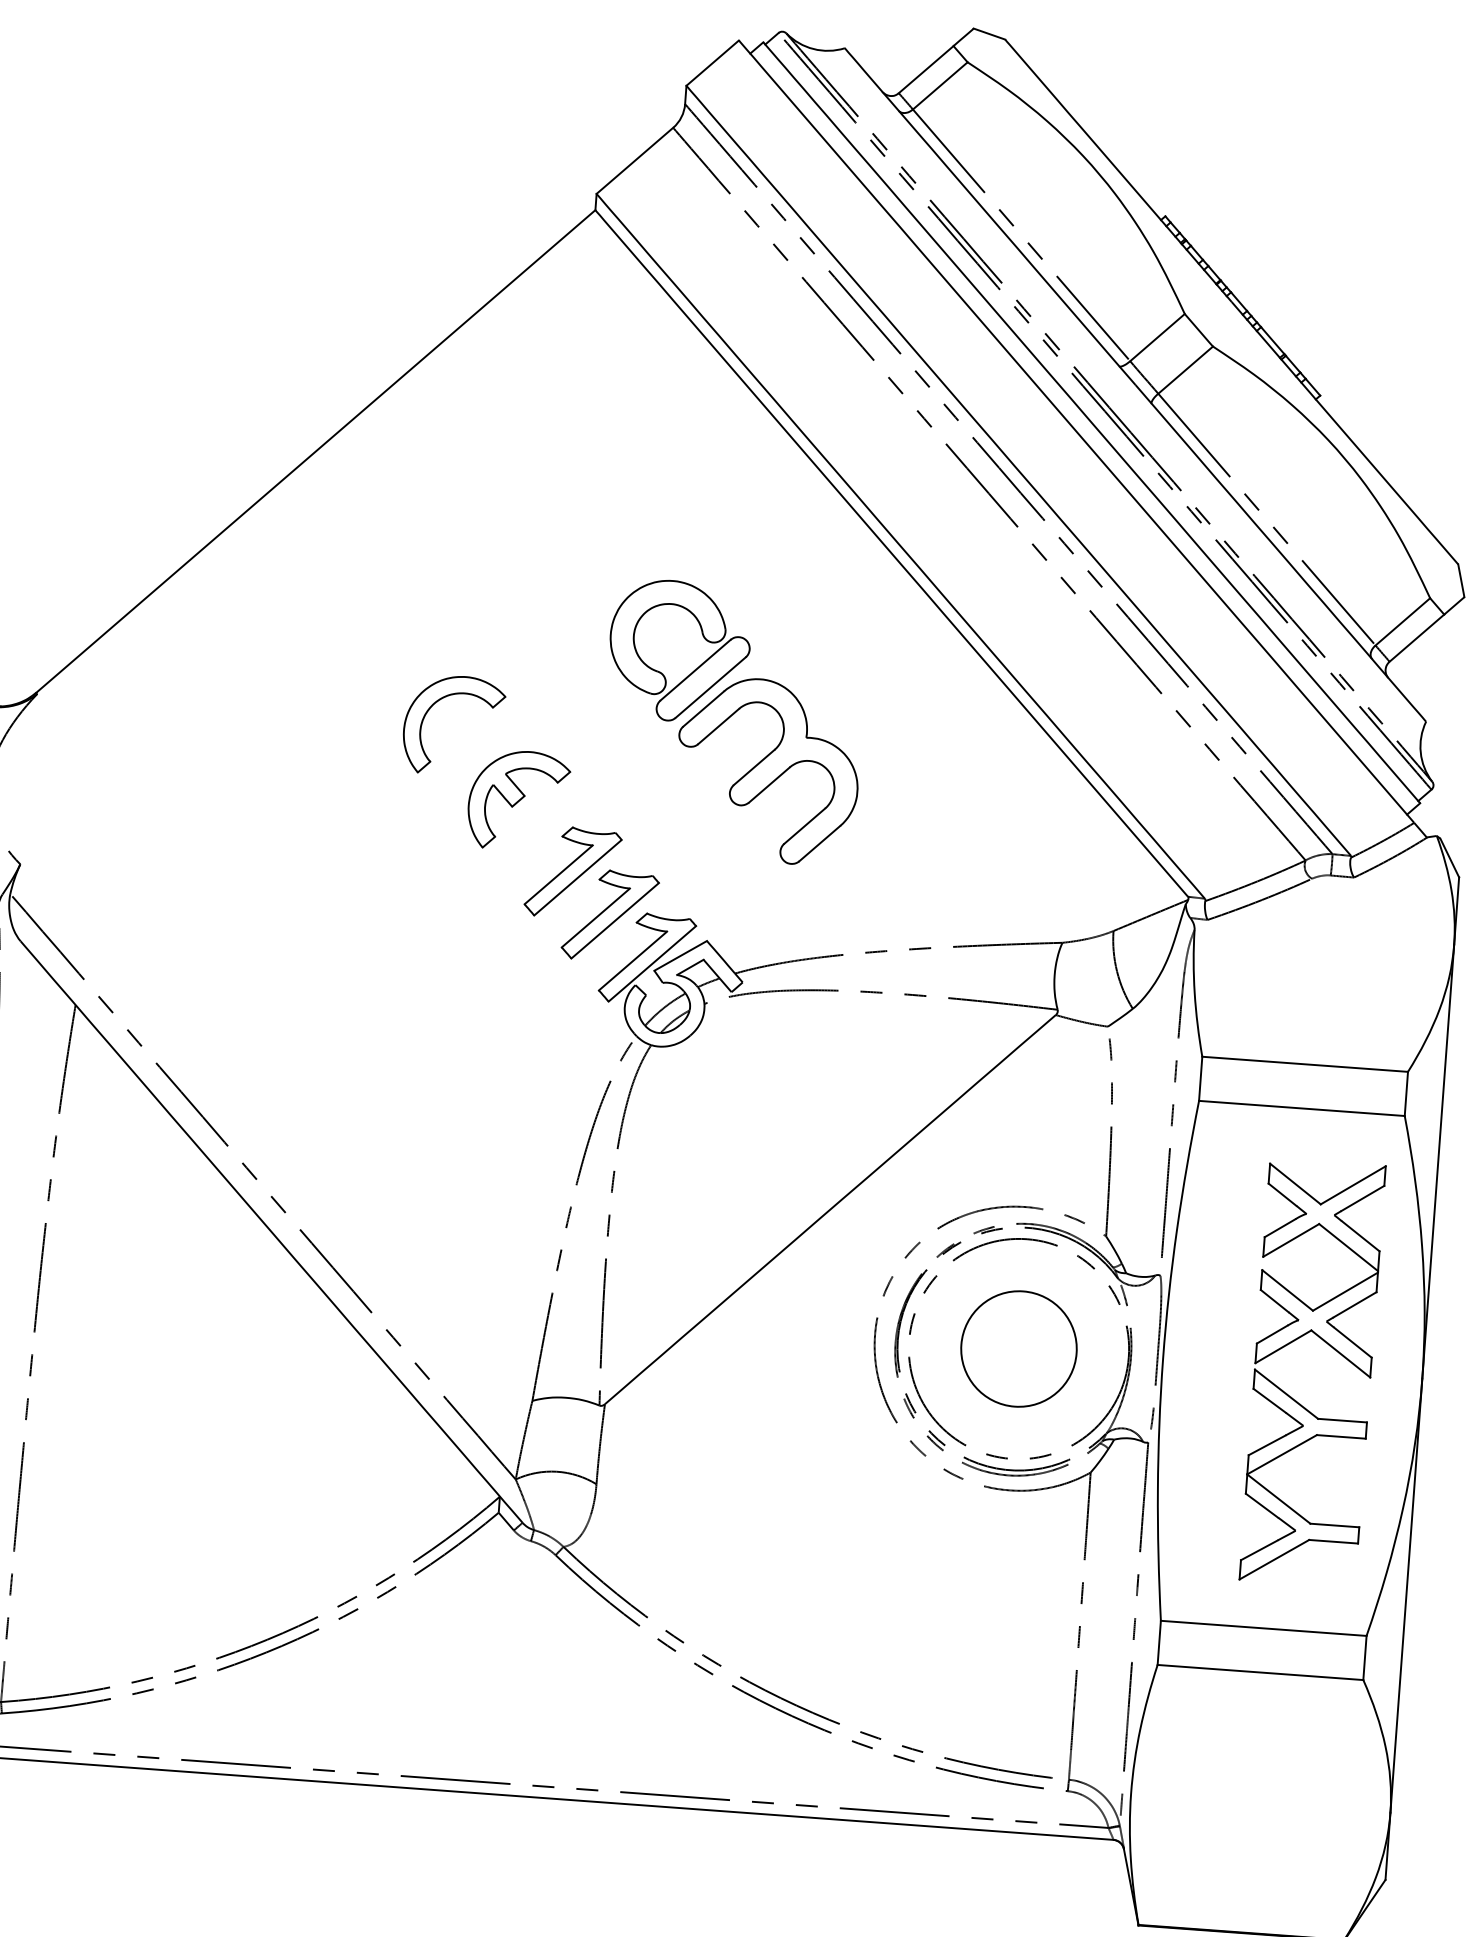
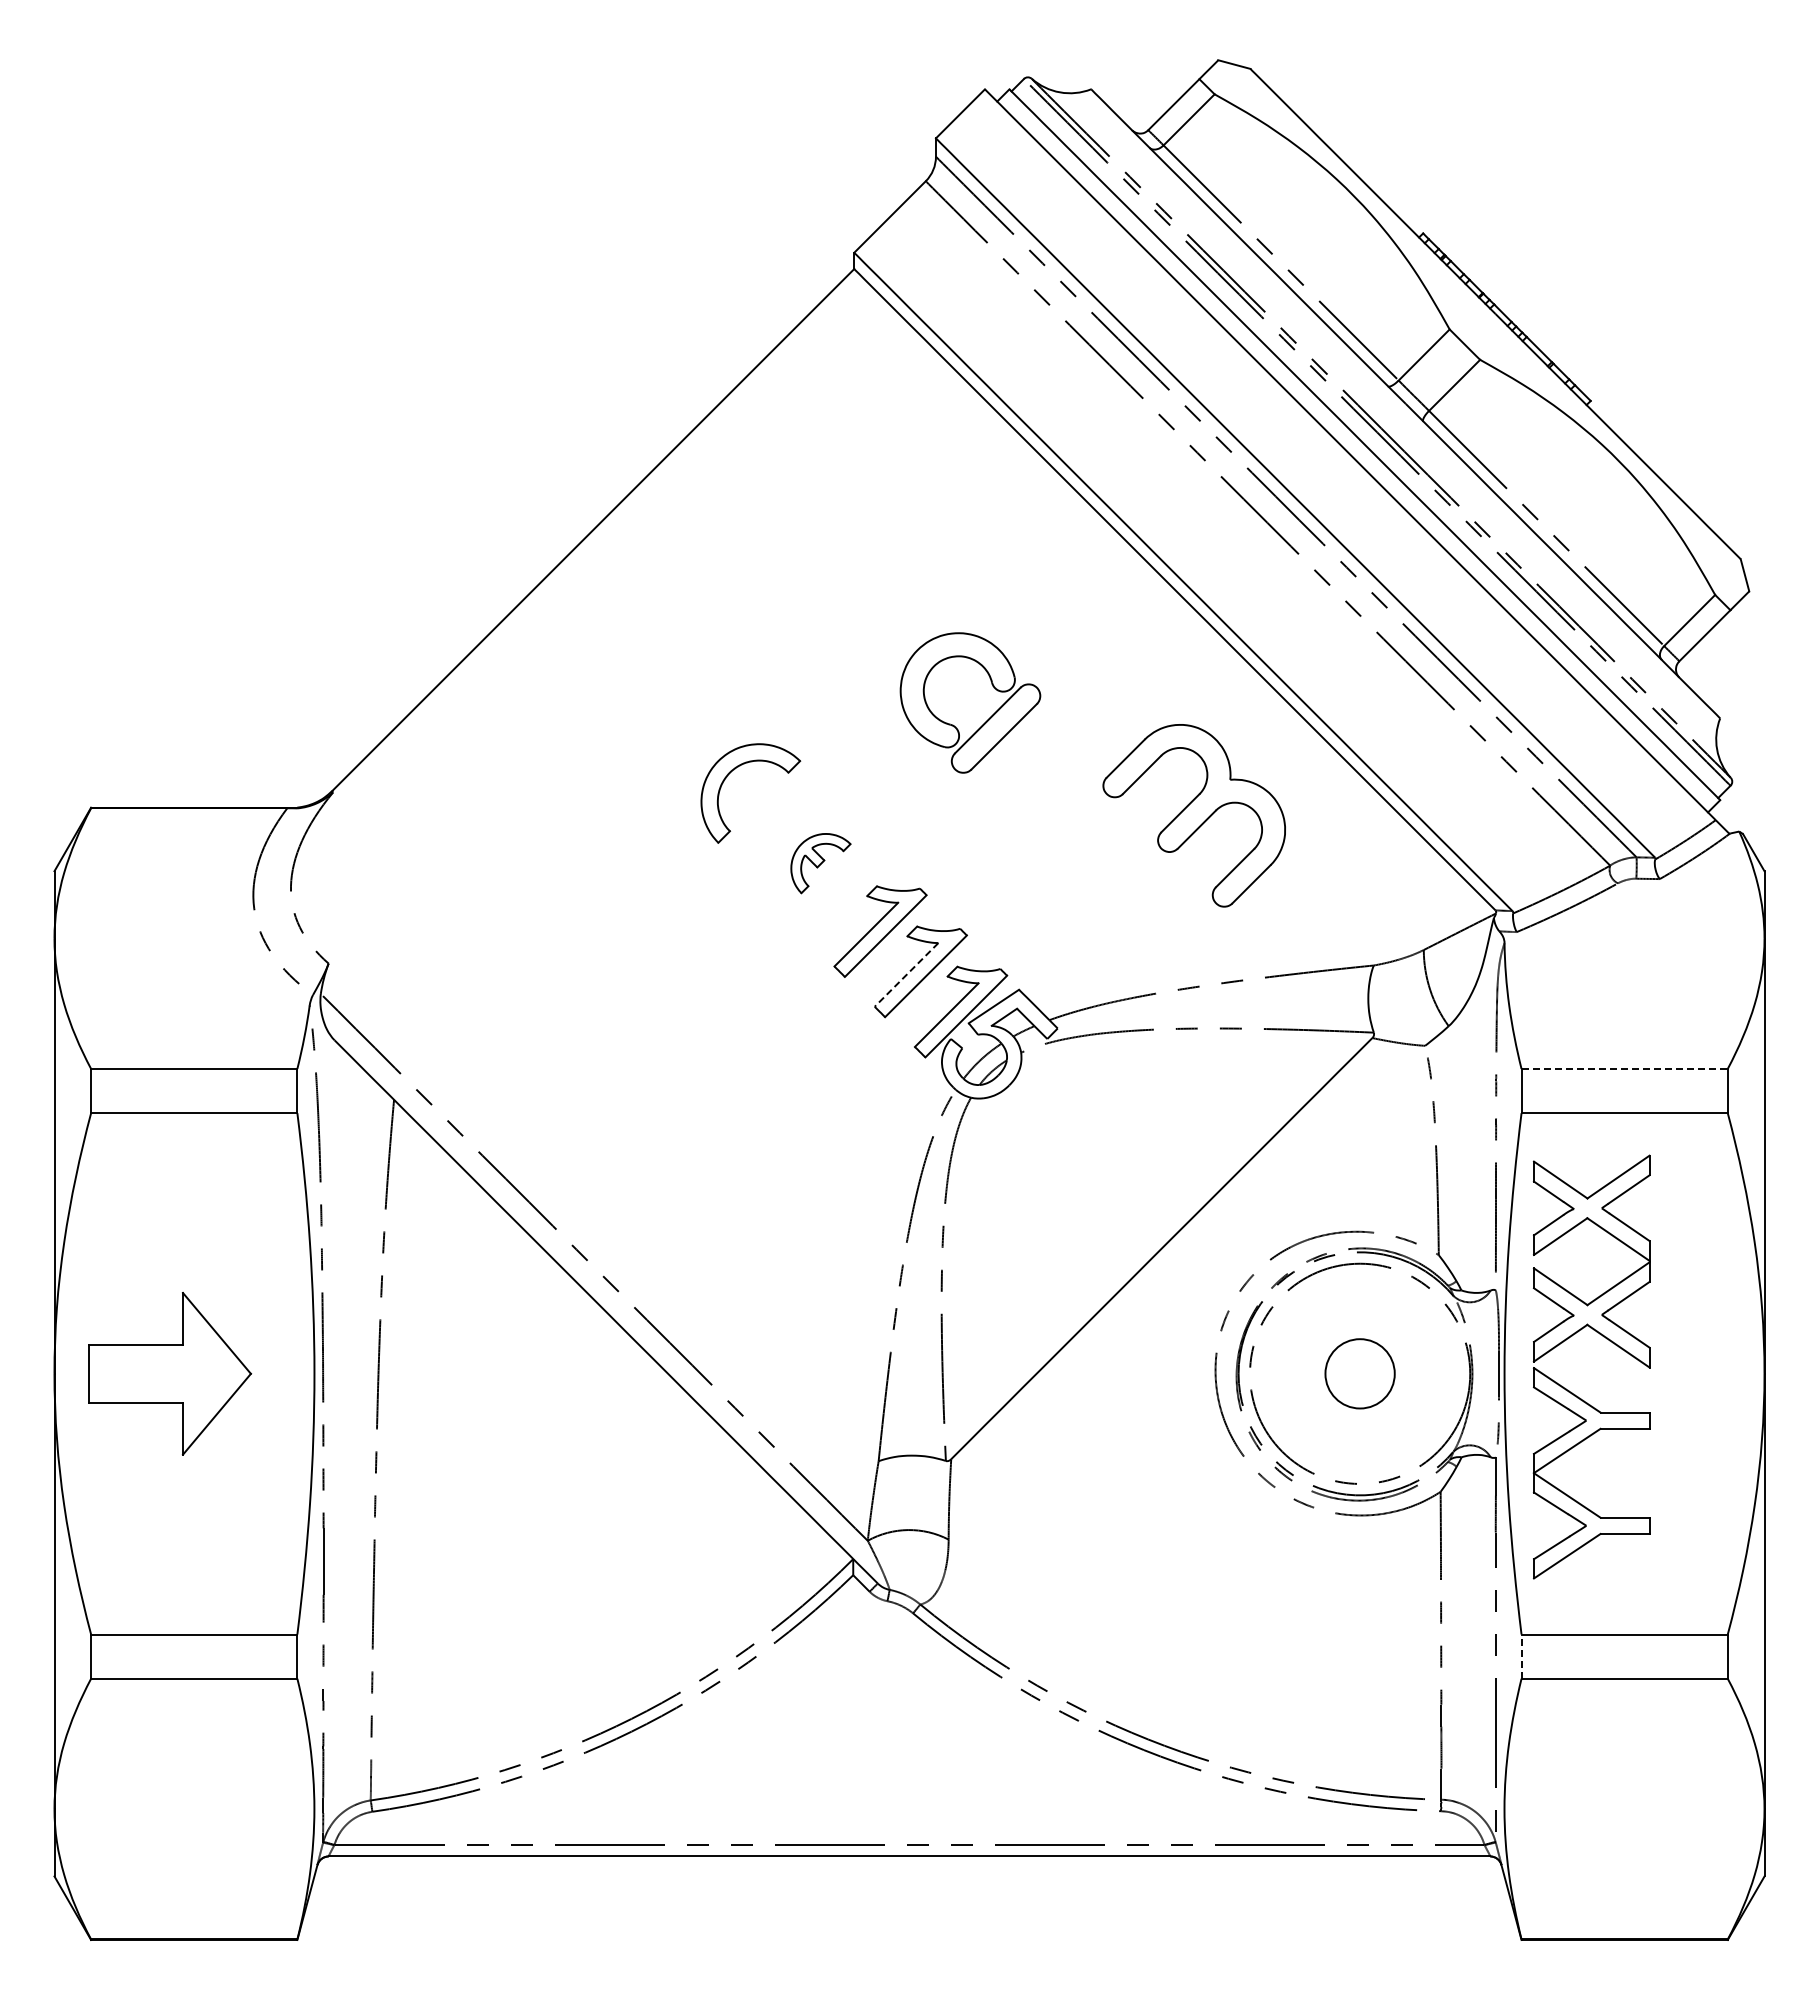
part: (767, 770) -> (1193, 815), moved
part: (518, 800) -> (820, 863), size x0.6
line: (595, 918) -> (906, 975), solid -> dashed
line: (1306, 1063) -> (1625, 1068), solid -> dashed
circle: (1018, 1348) -> (1359, 1373), size x0.6
part: (1332, 1348) -> (1609, 1341), moved
line: (1159, 1642) -> (1521, 1656), solid -> dashed

